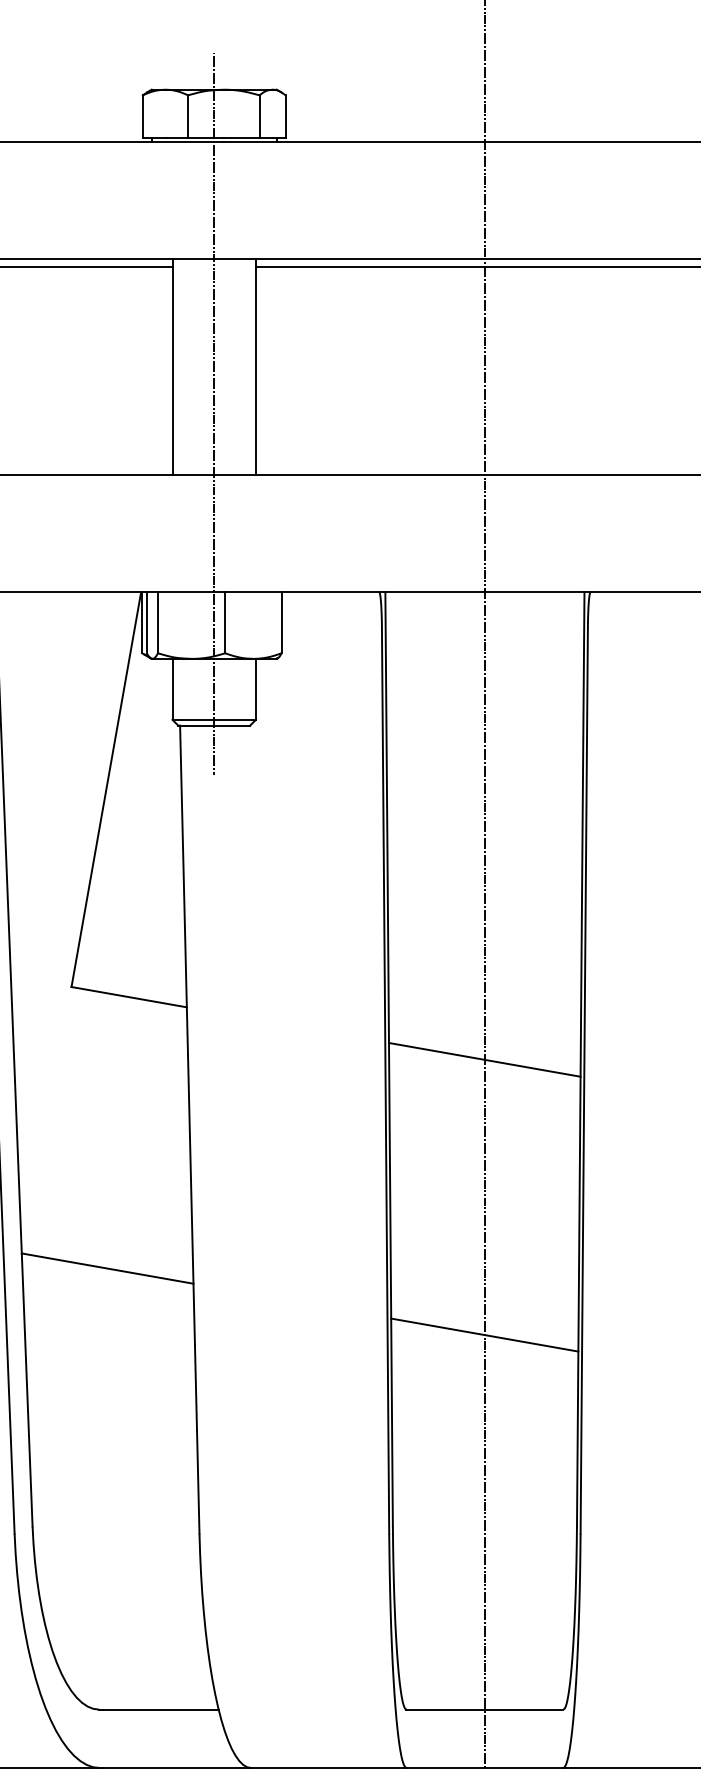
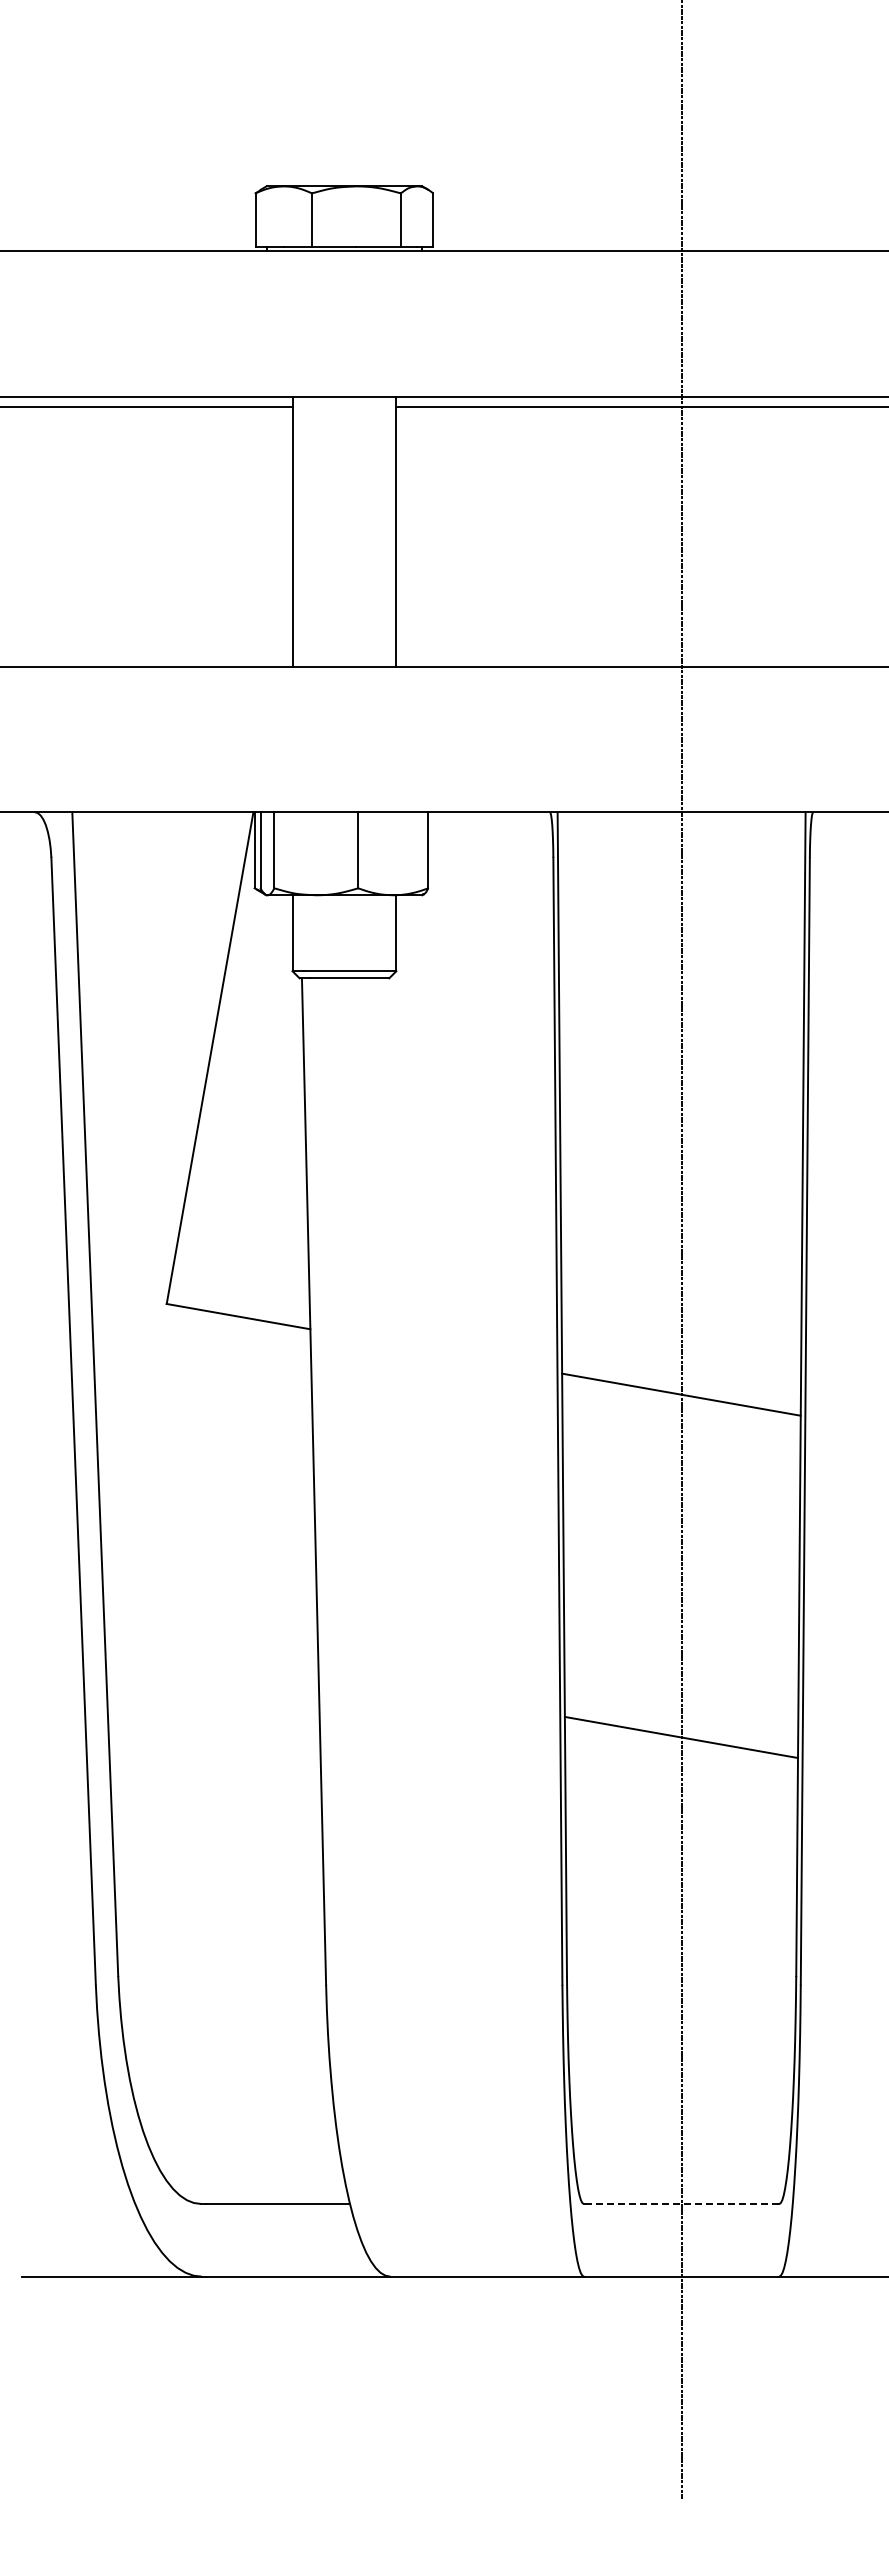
line: (214, 413) -> (344, 589), removed
line: (107, 1268) -> (211, 1654), removed
line: (484, 1709) -> (681, 2203), solid -> dashed

